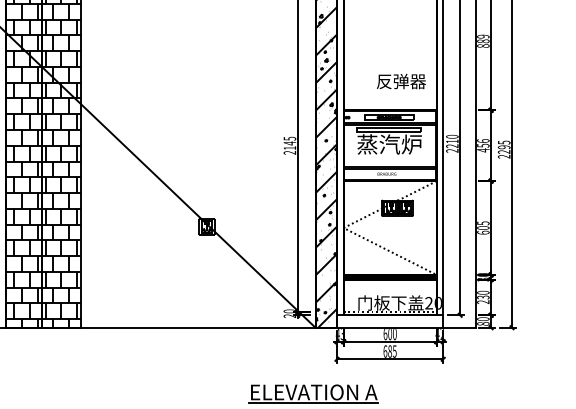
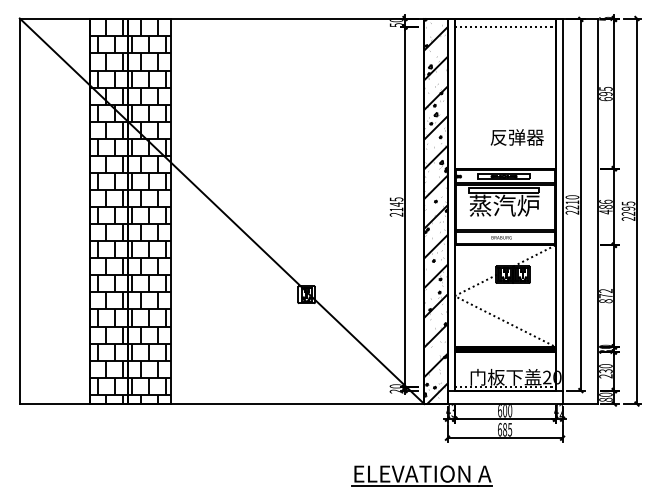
text: (482, 40) -> (605, 93), 889 -> 695
text: (482, 145) -> (605, 206), 456 -> 486
text: (482, 228) -> (605, 296), 605 -> 872

